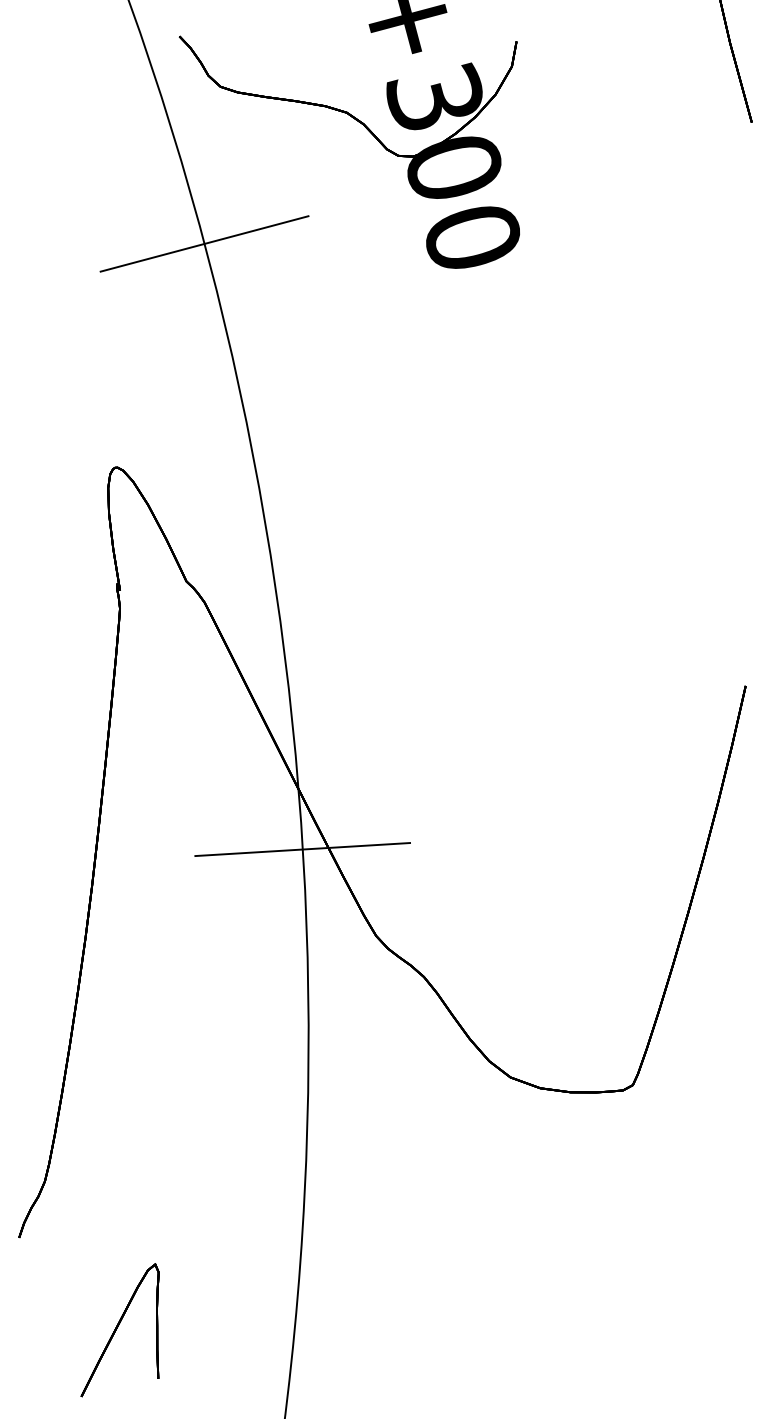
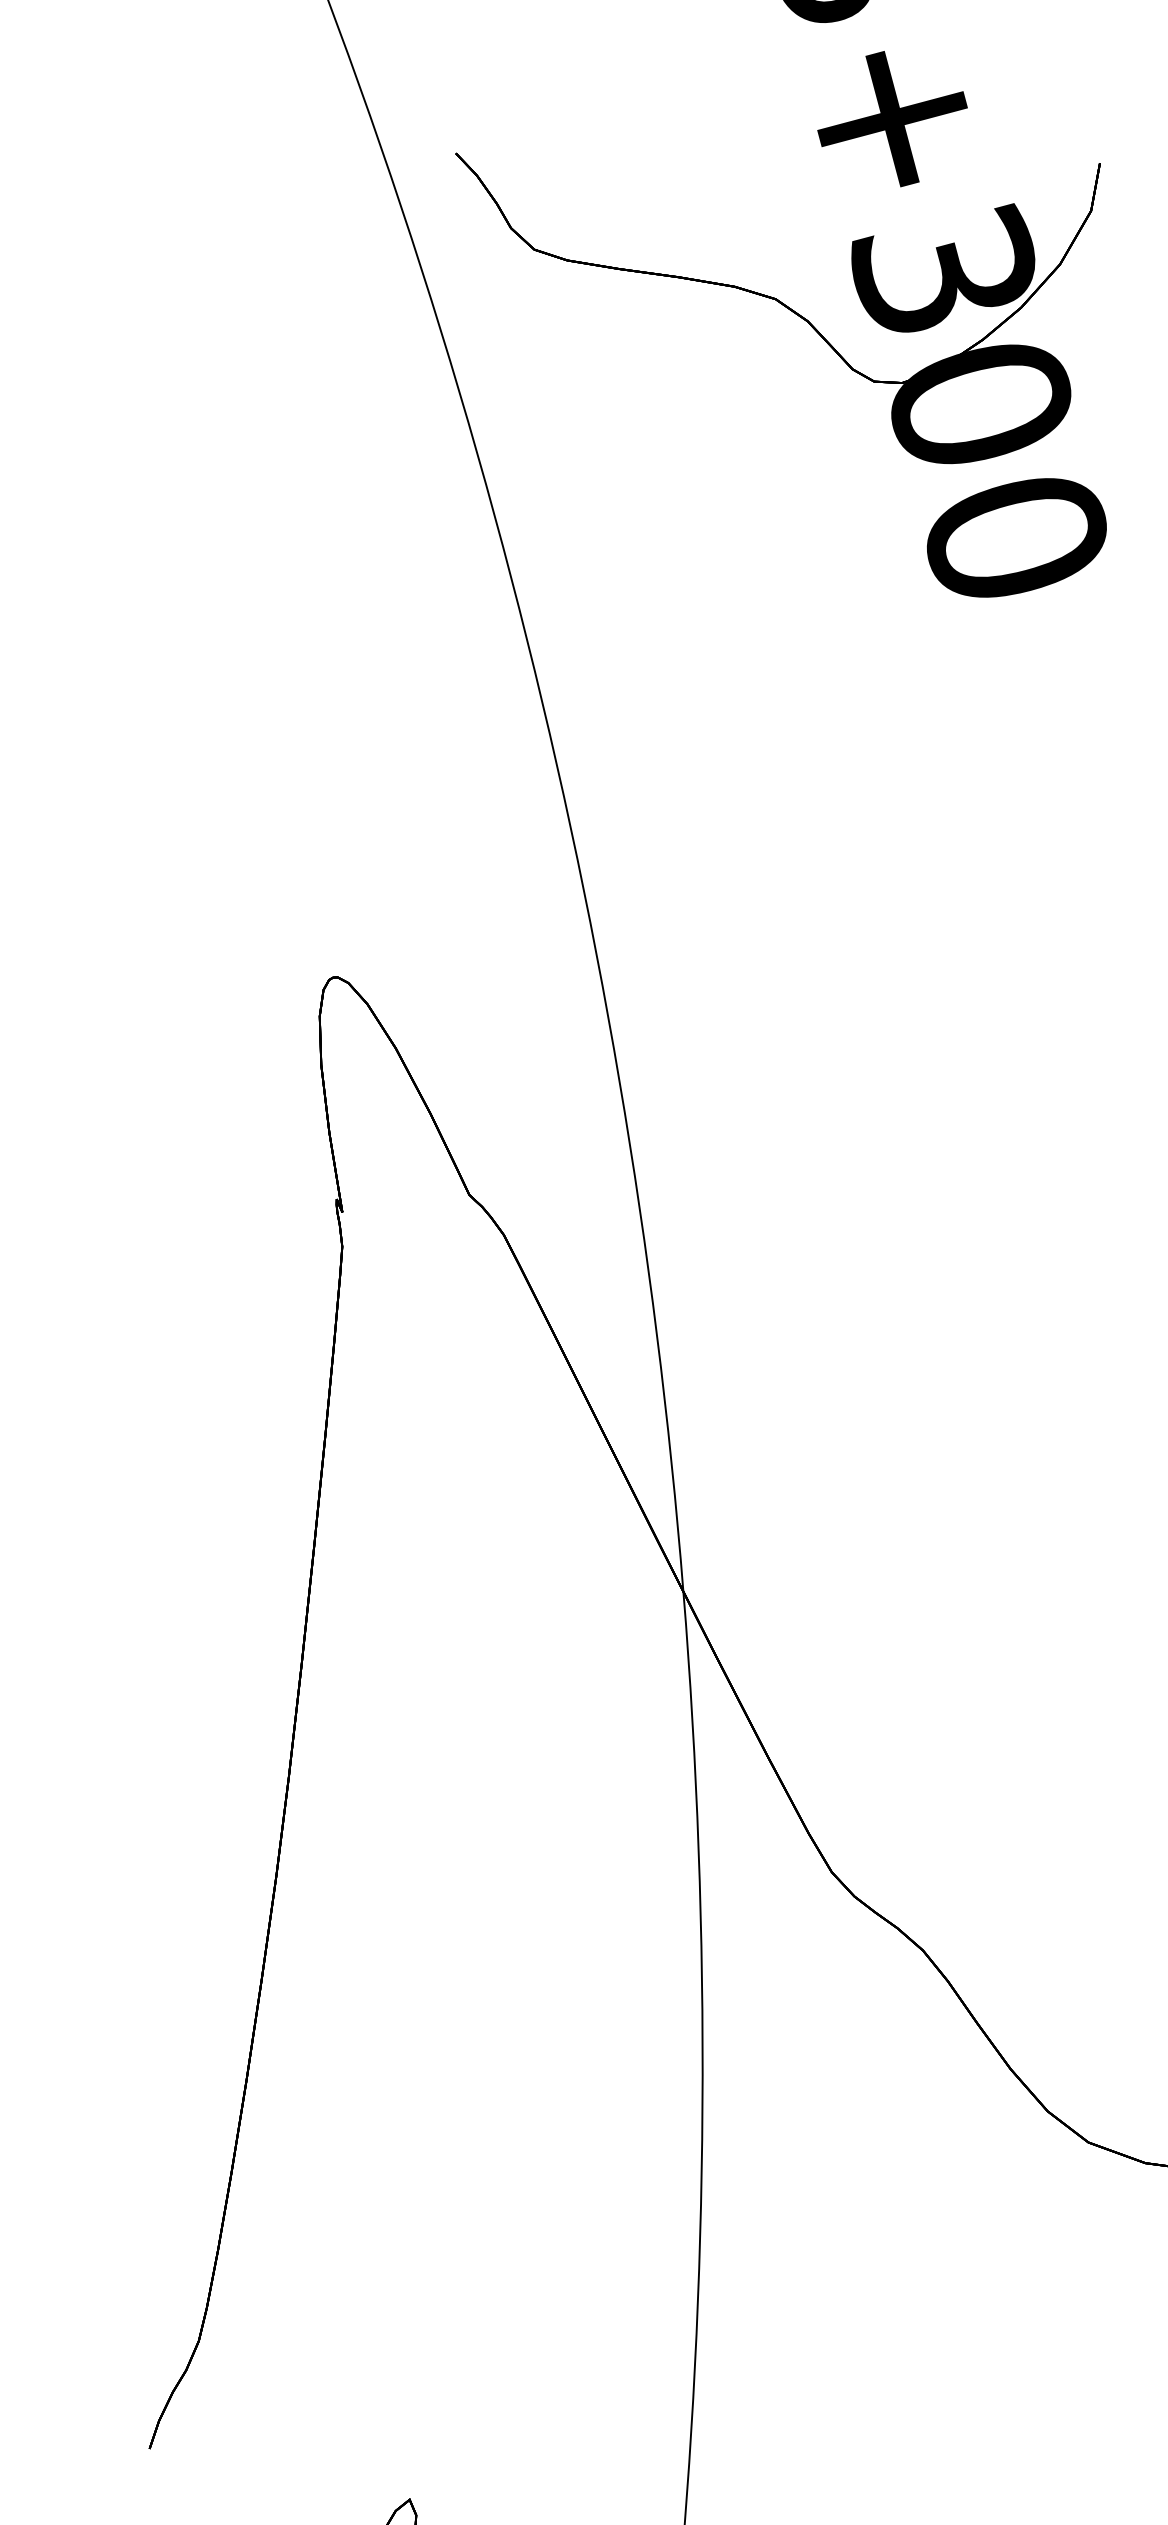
line: (204, 243) -> (503, 549), removed
line: (302, 849) -> (690, 1706), removed

